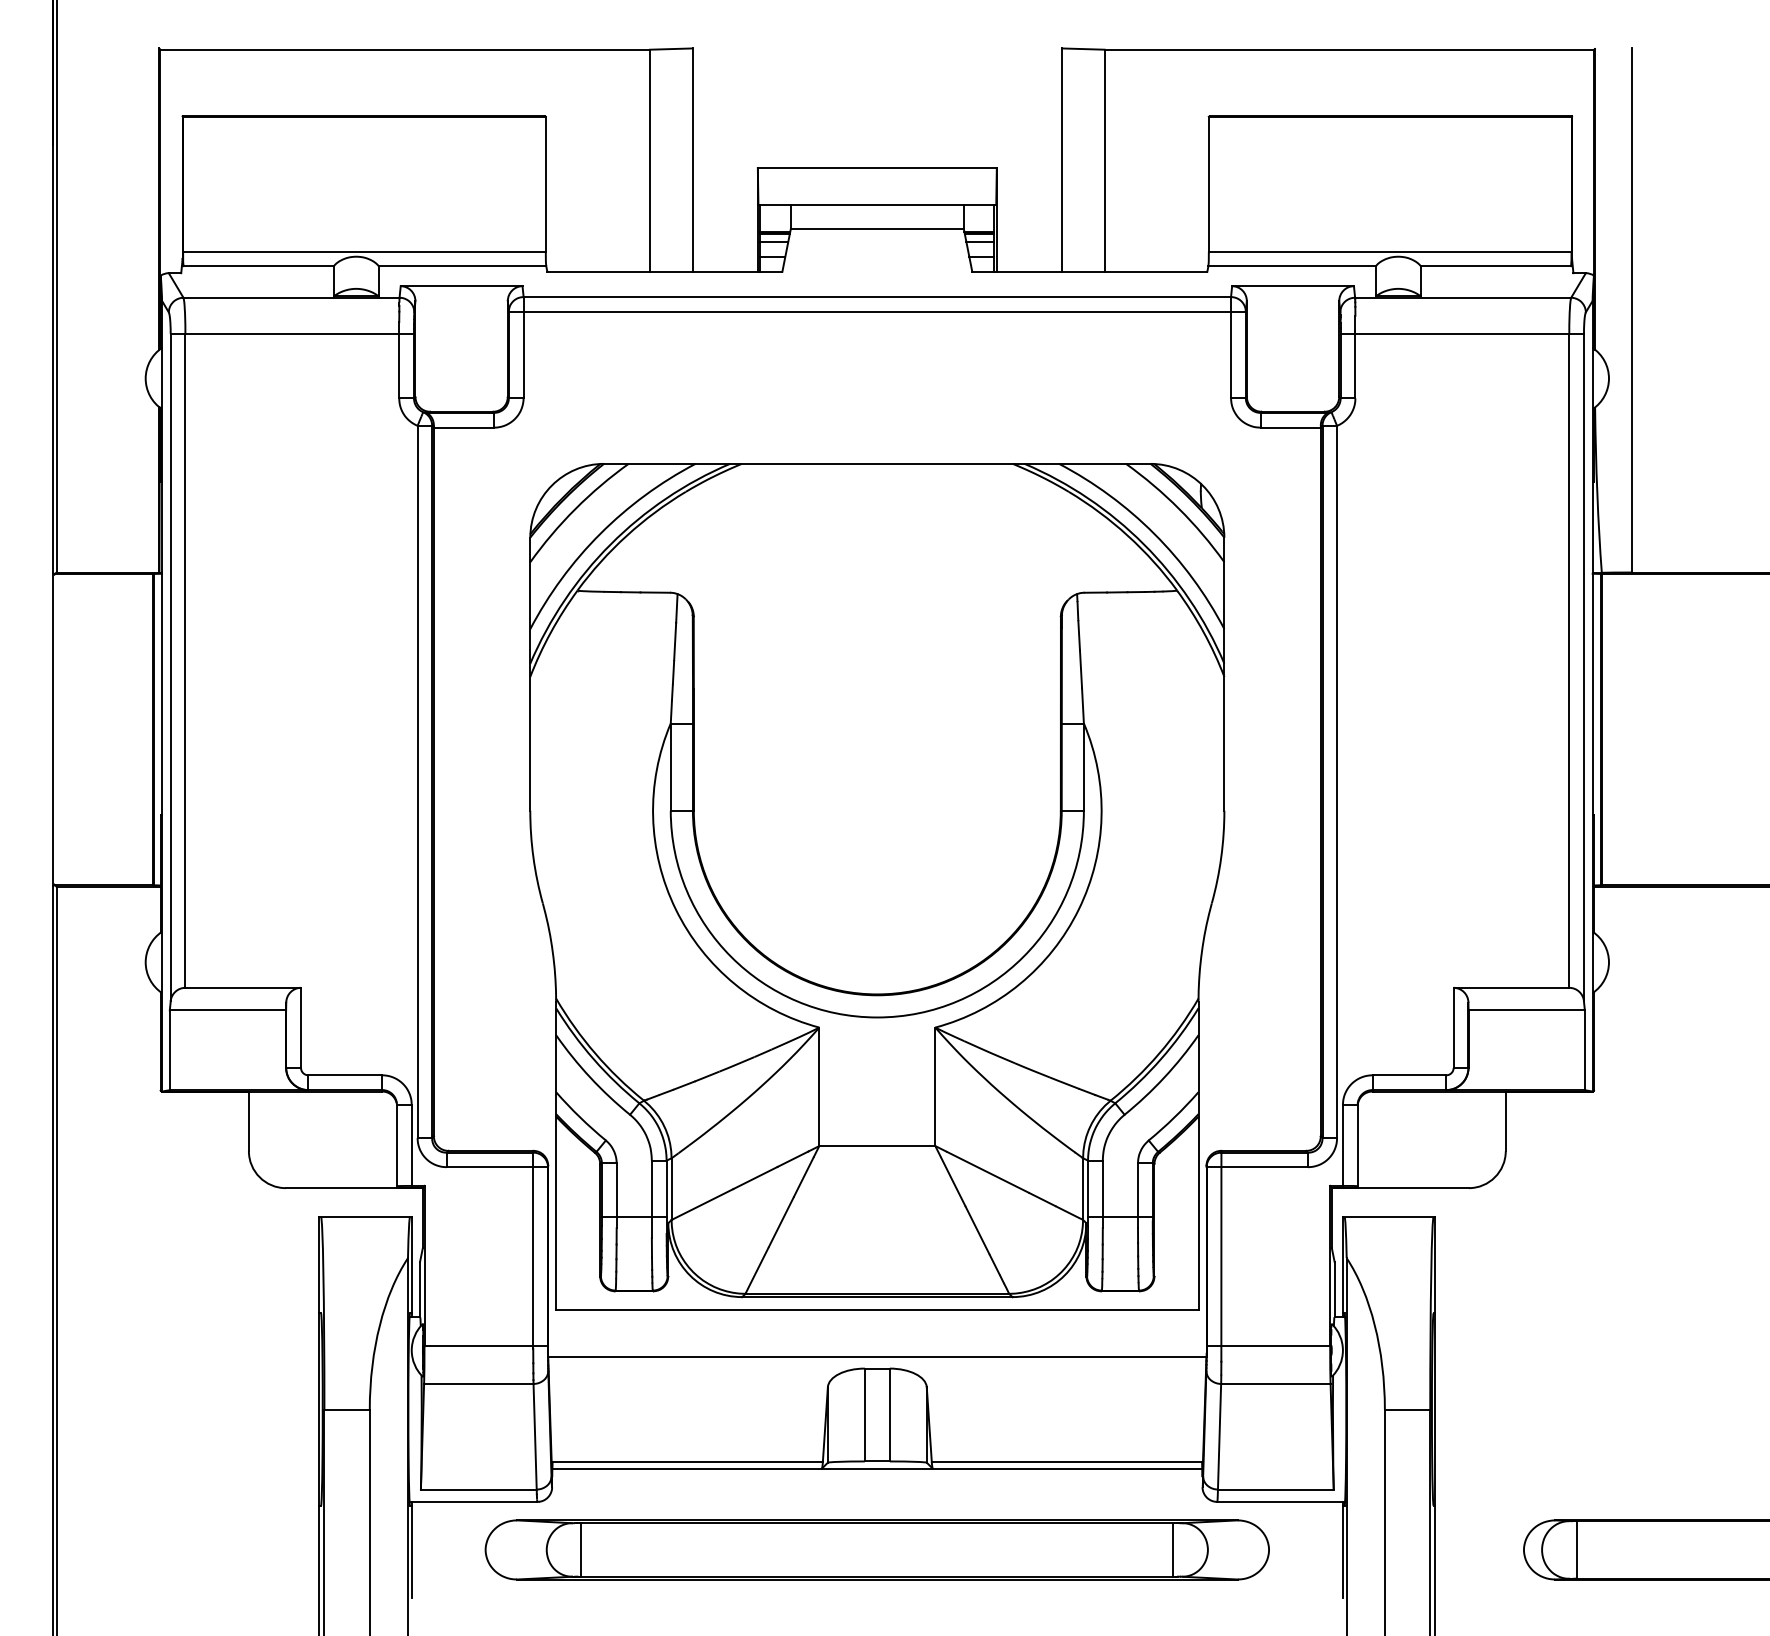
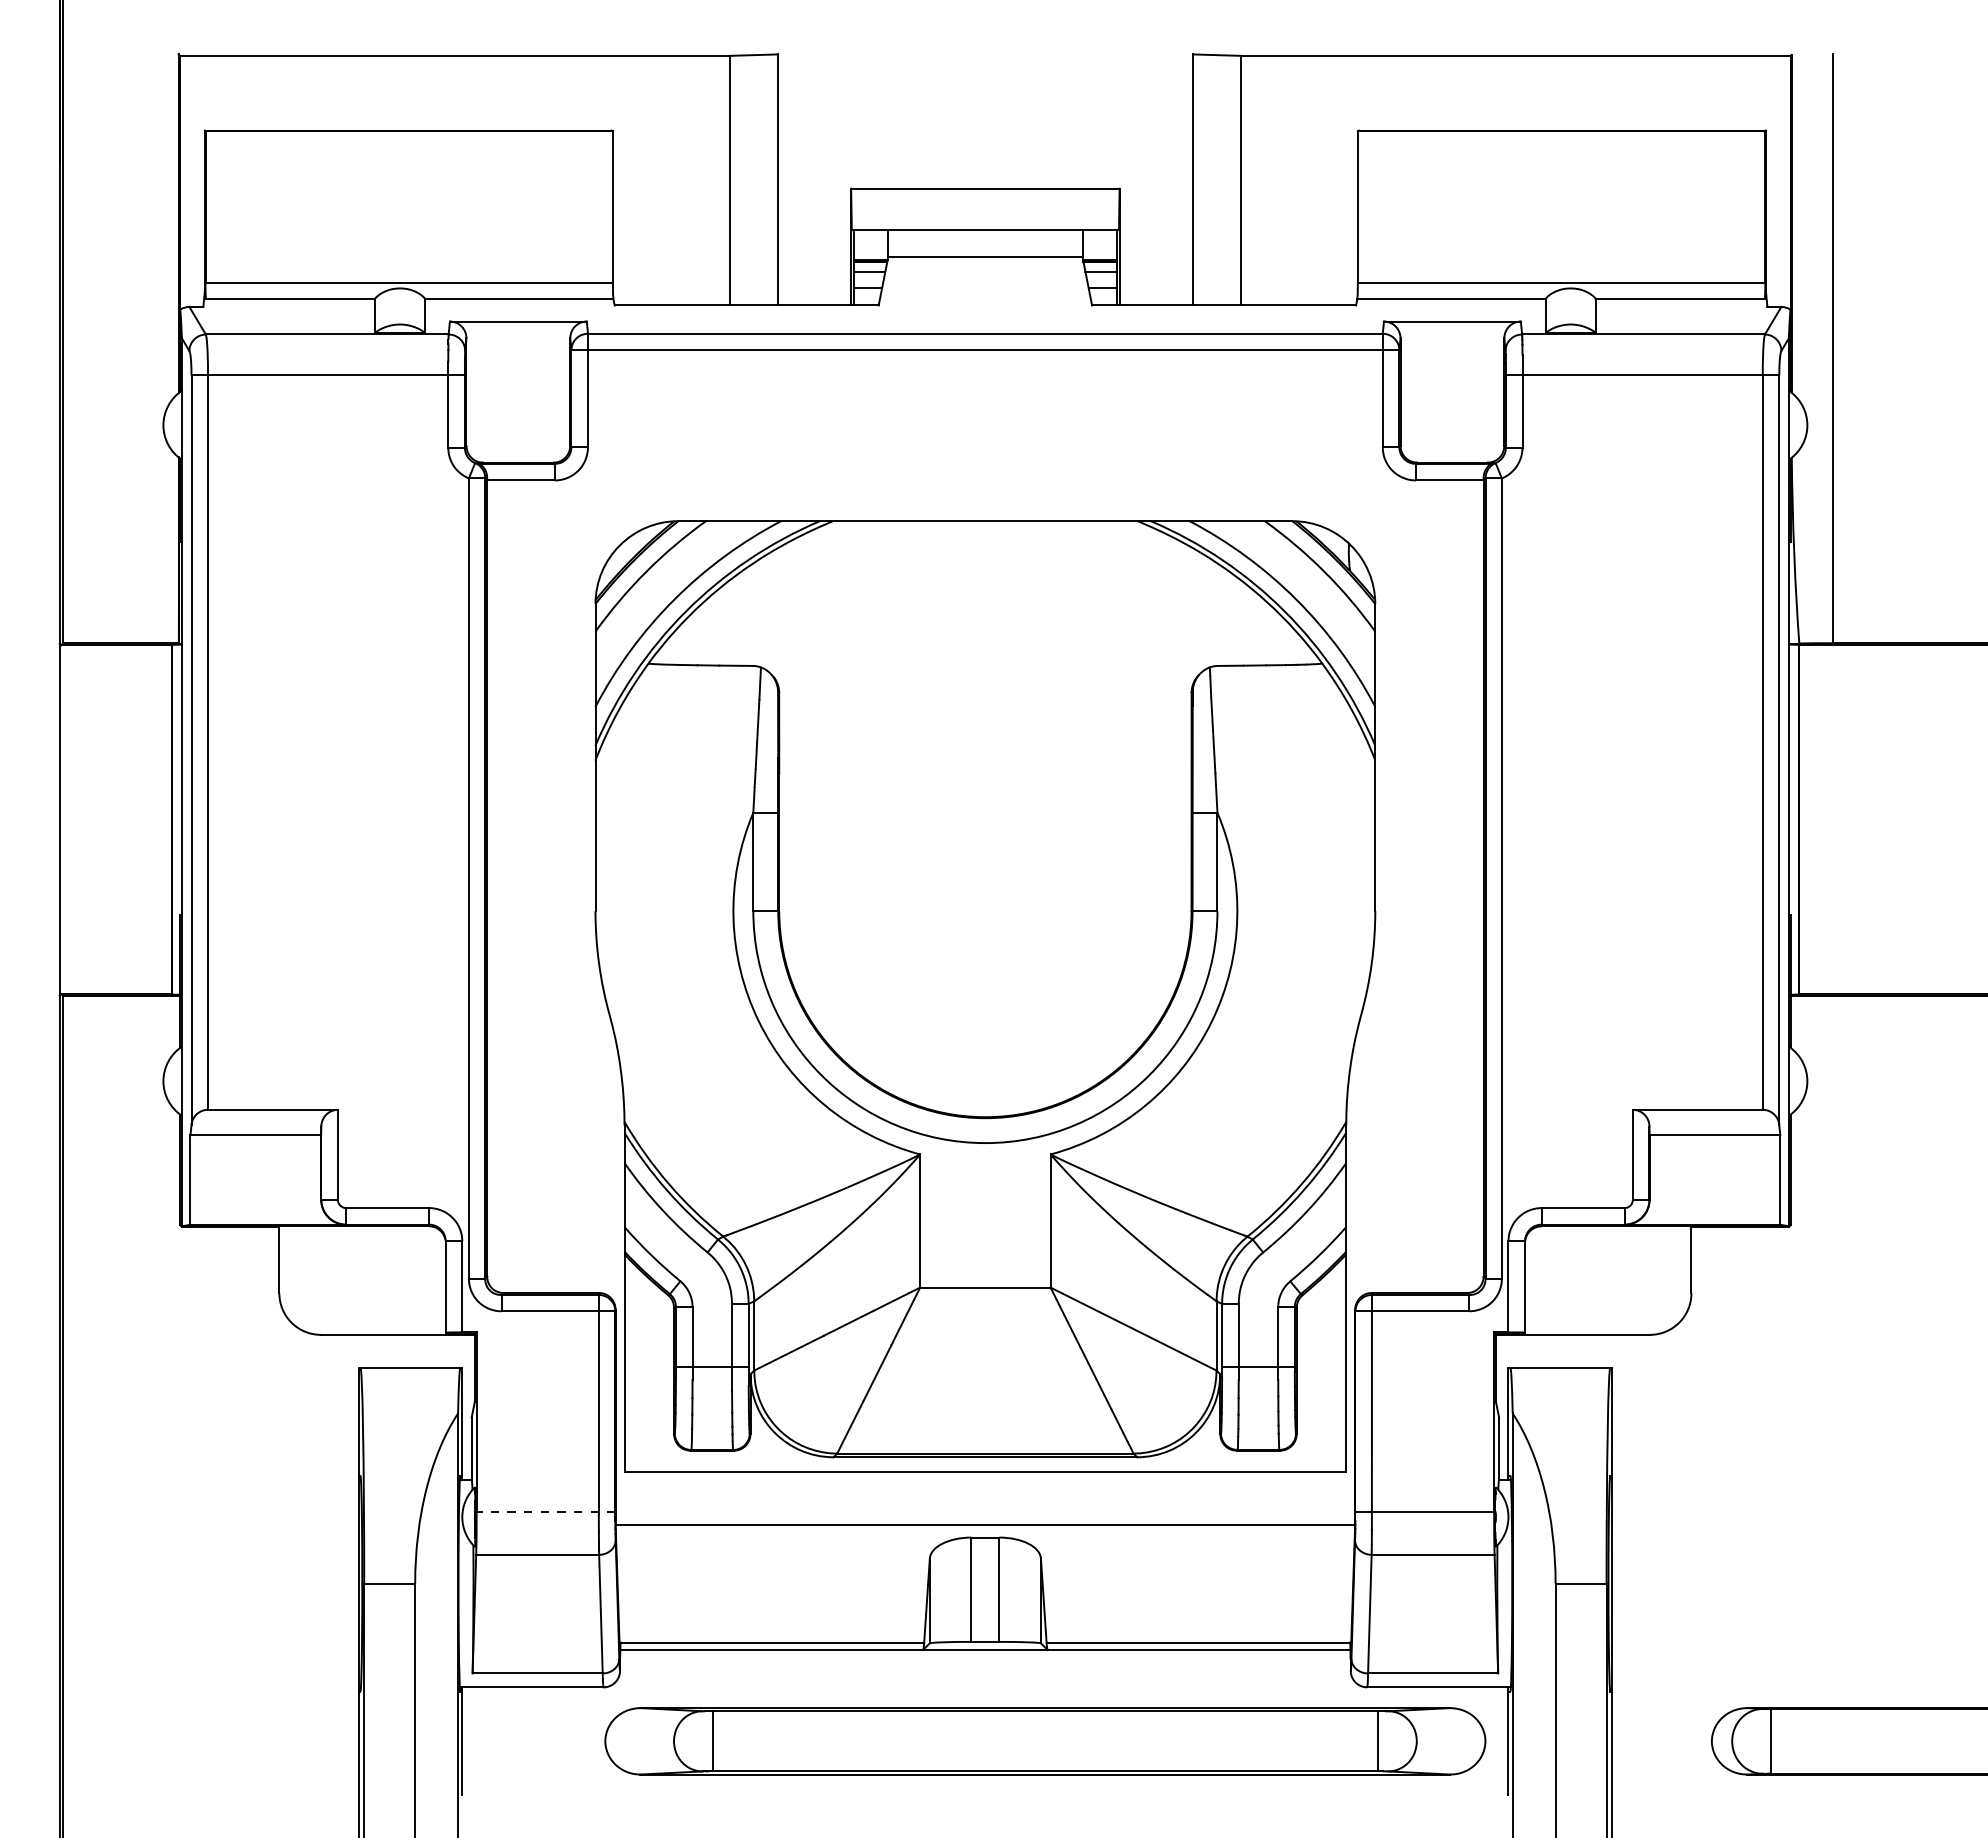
line: (485, 1345) -> (545, 1511), solid -> dashed
part: (877, 1550) -> (1045, 1741), moved

